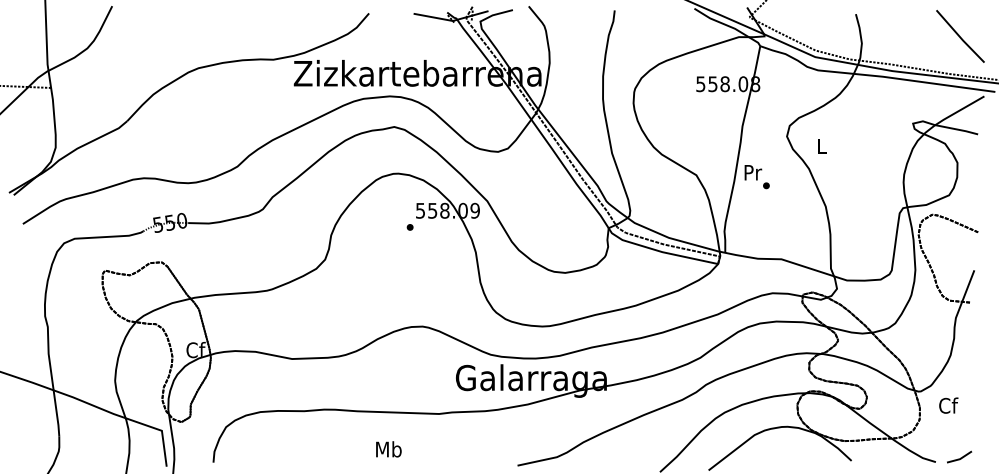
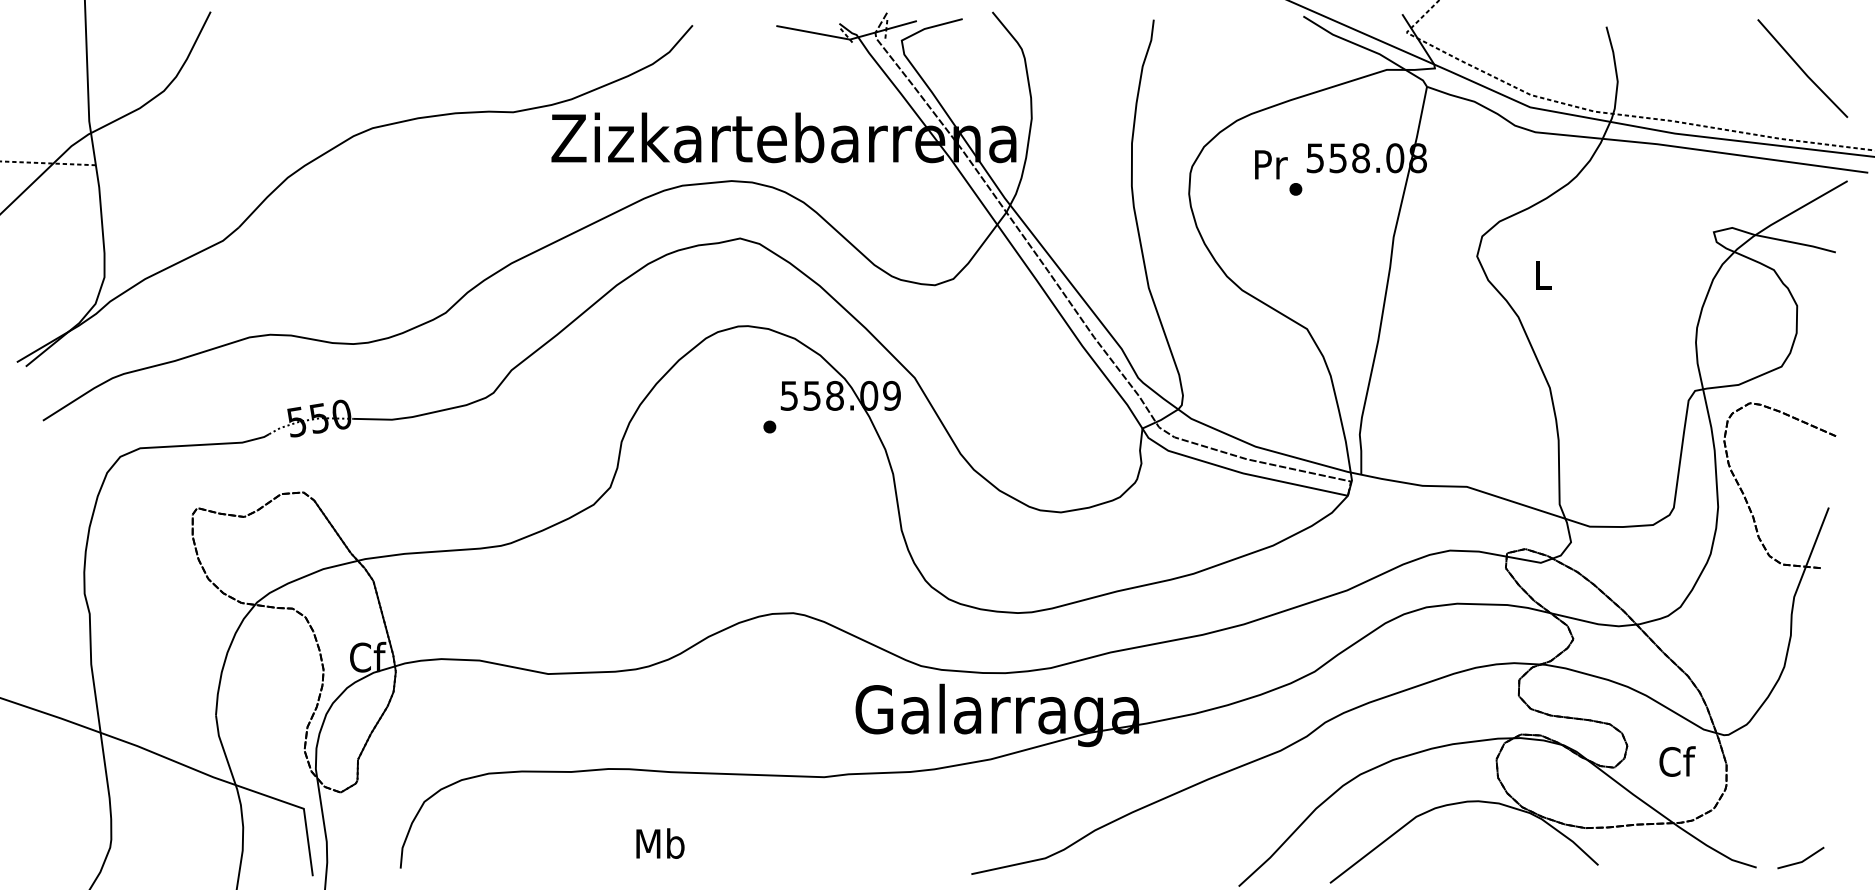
text: (756, 177) -> (1277, 173), moved
text: (948, 405) -> (1677, 761), moved
text: (388, 449) -> (659, 843), moved

